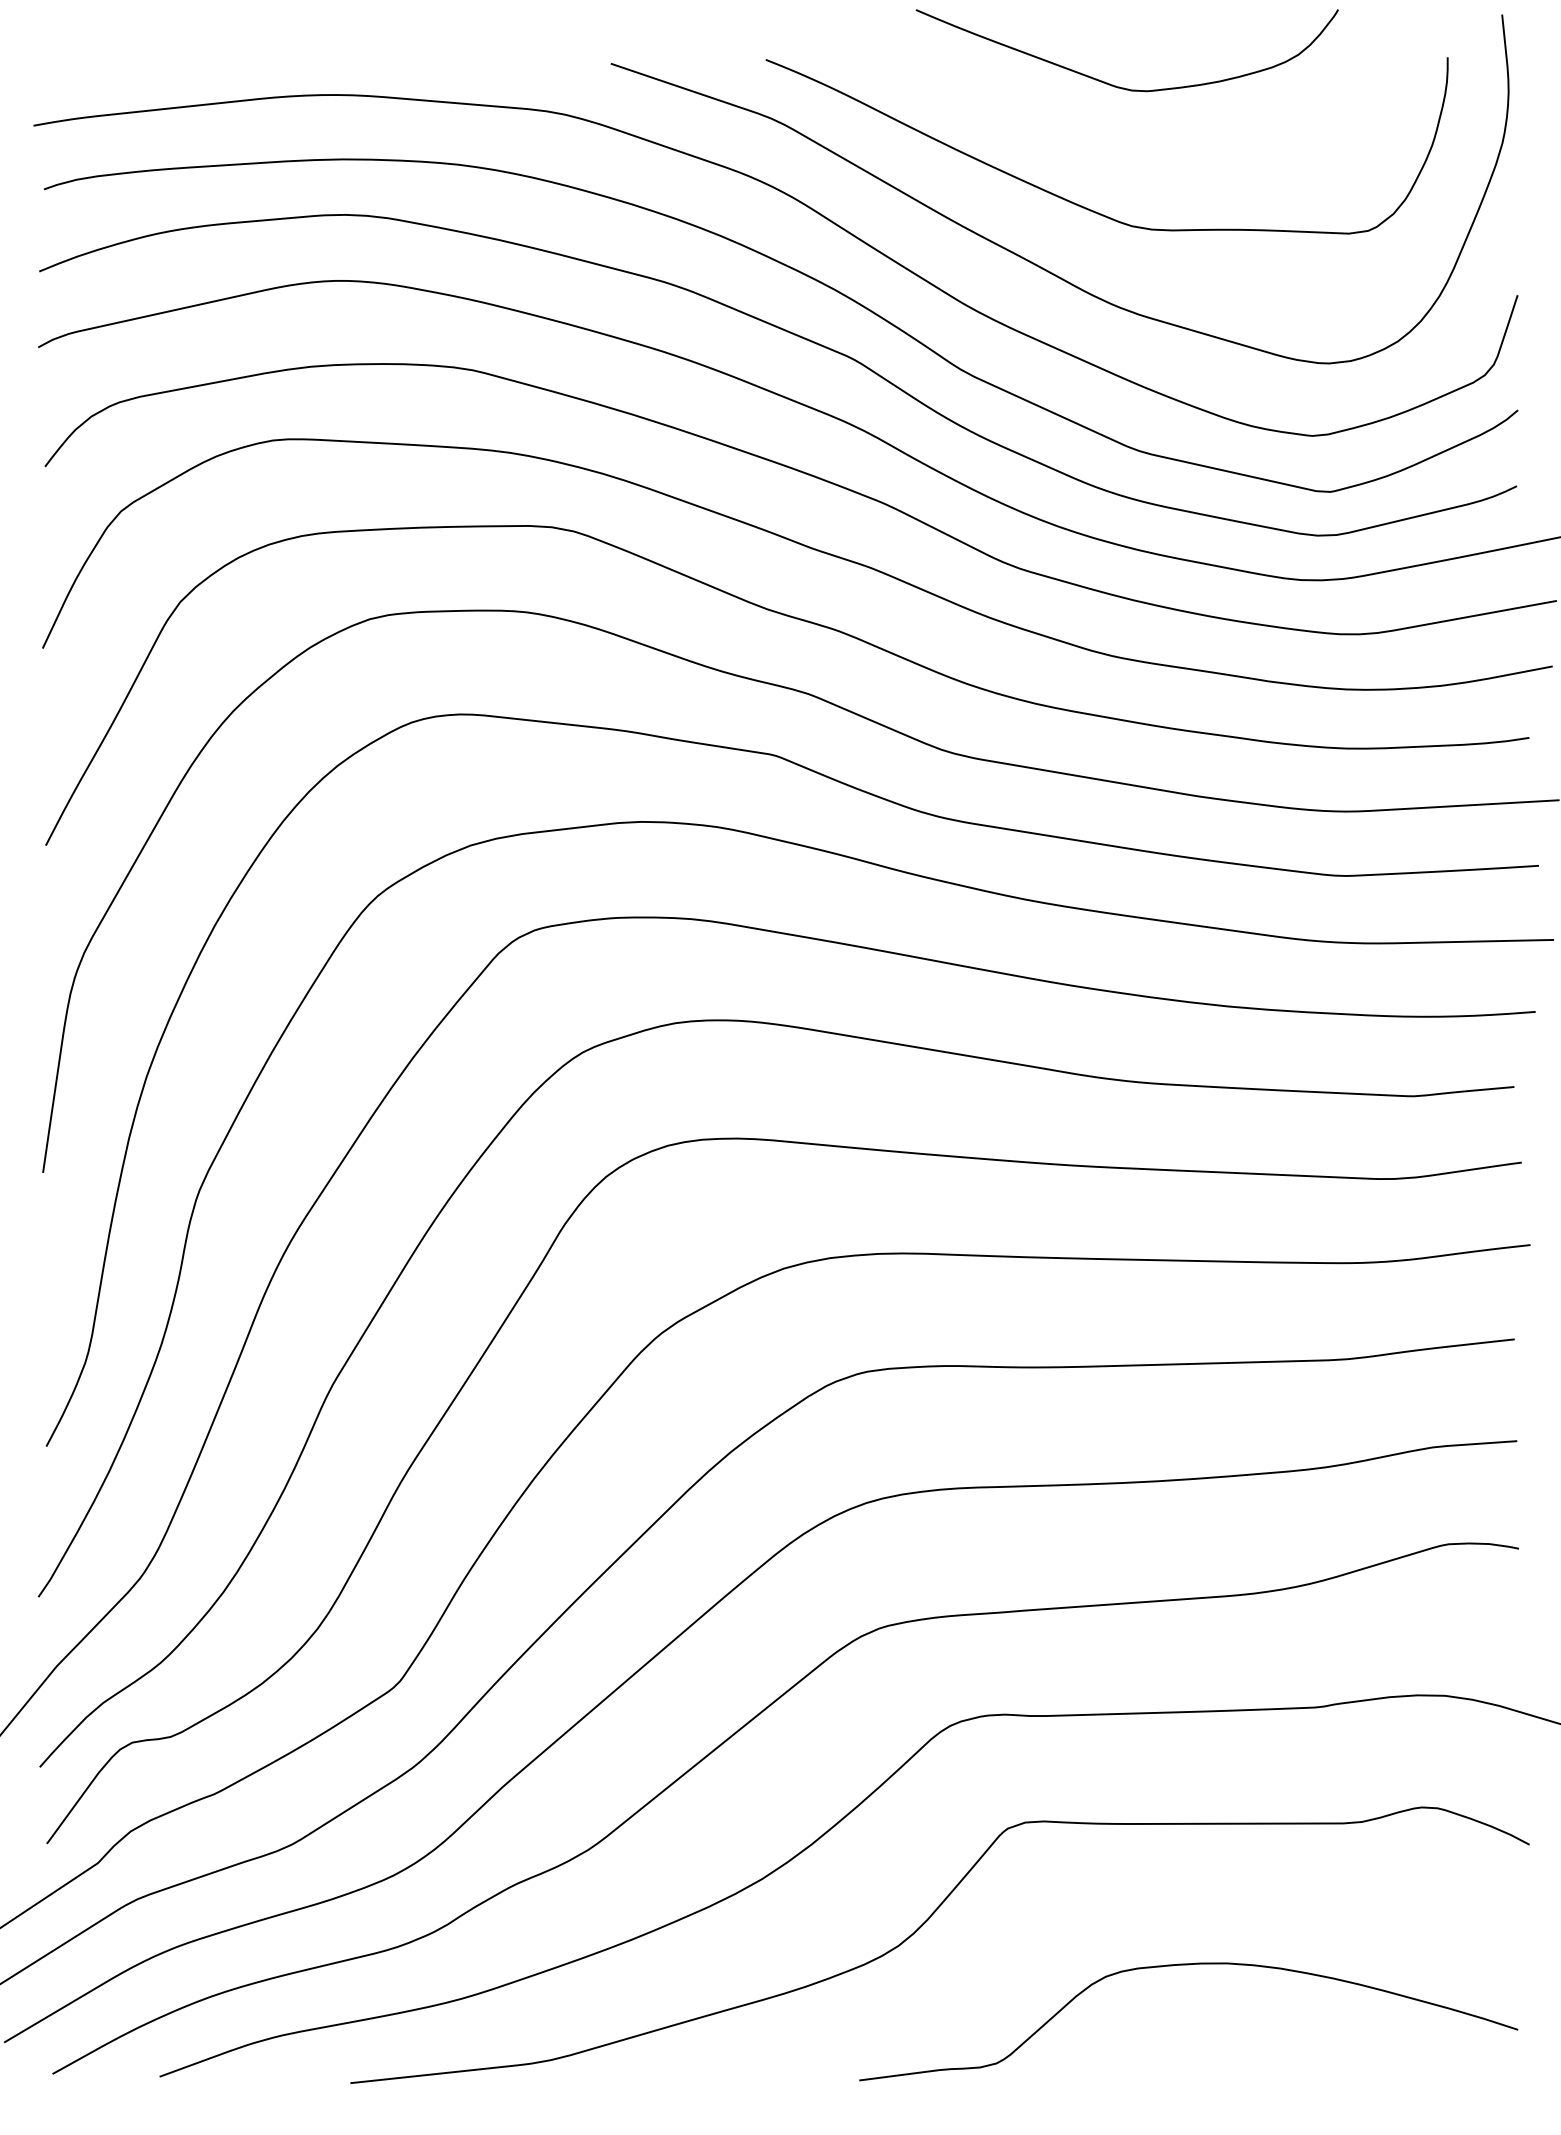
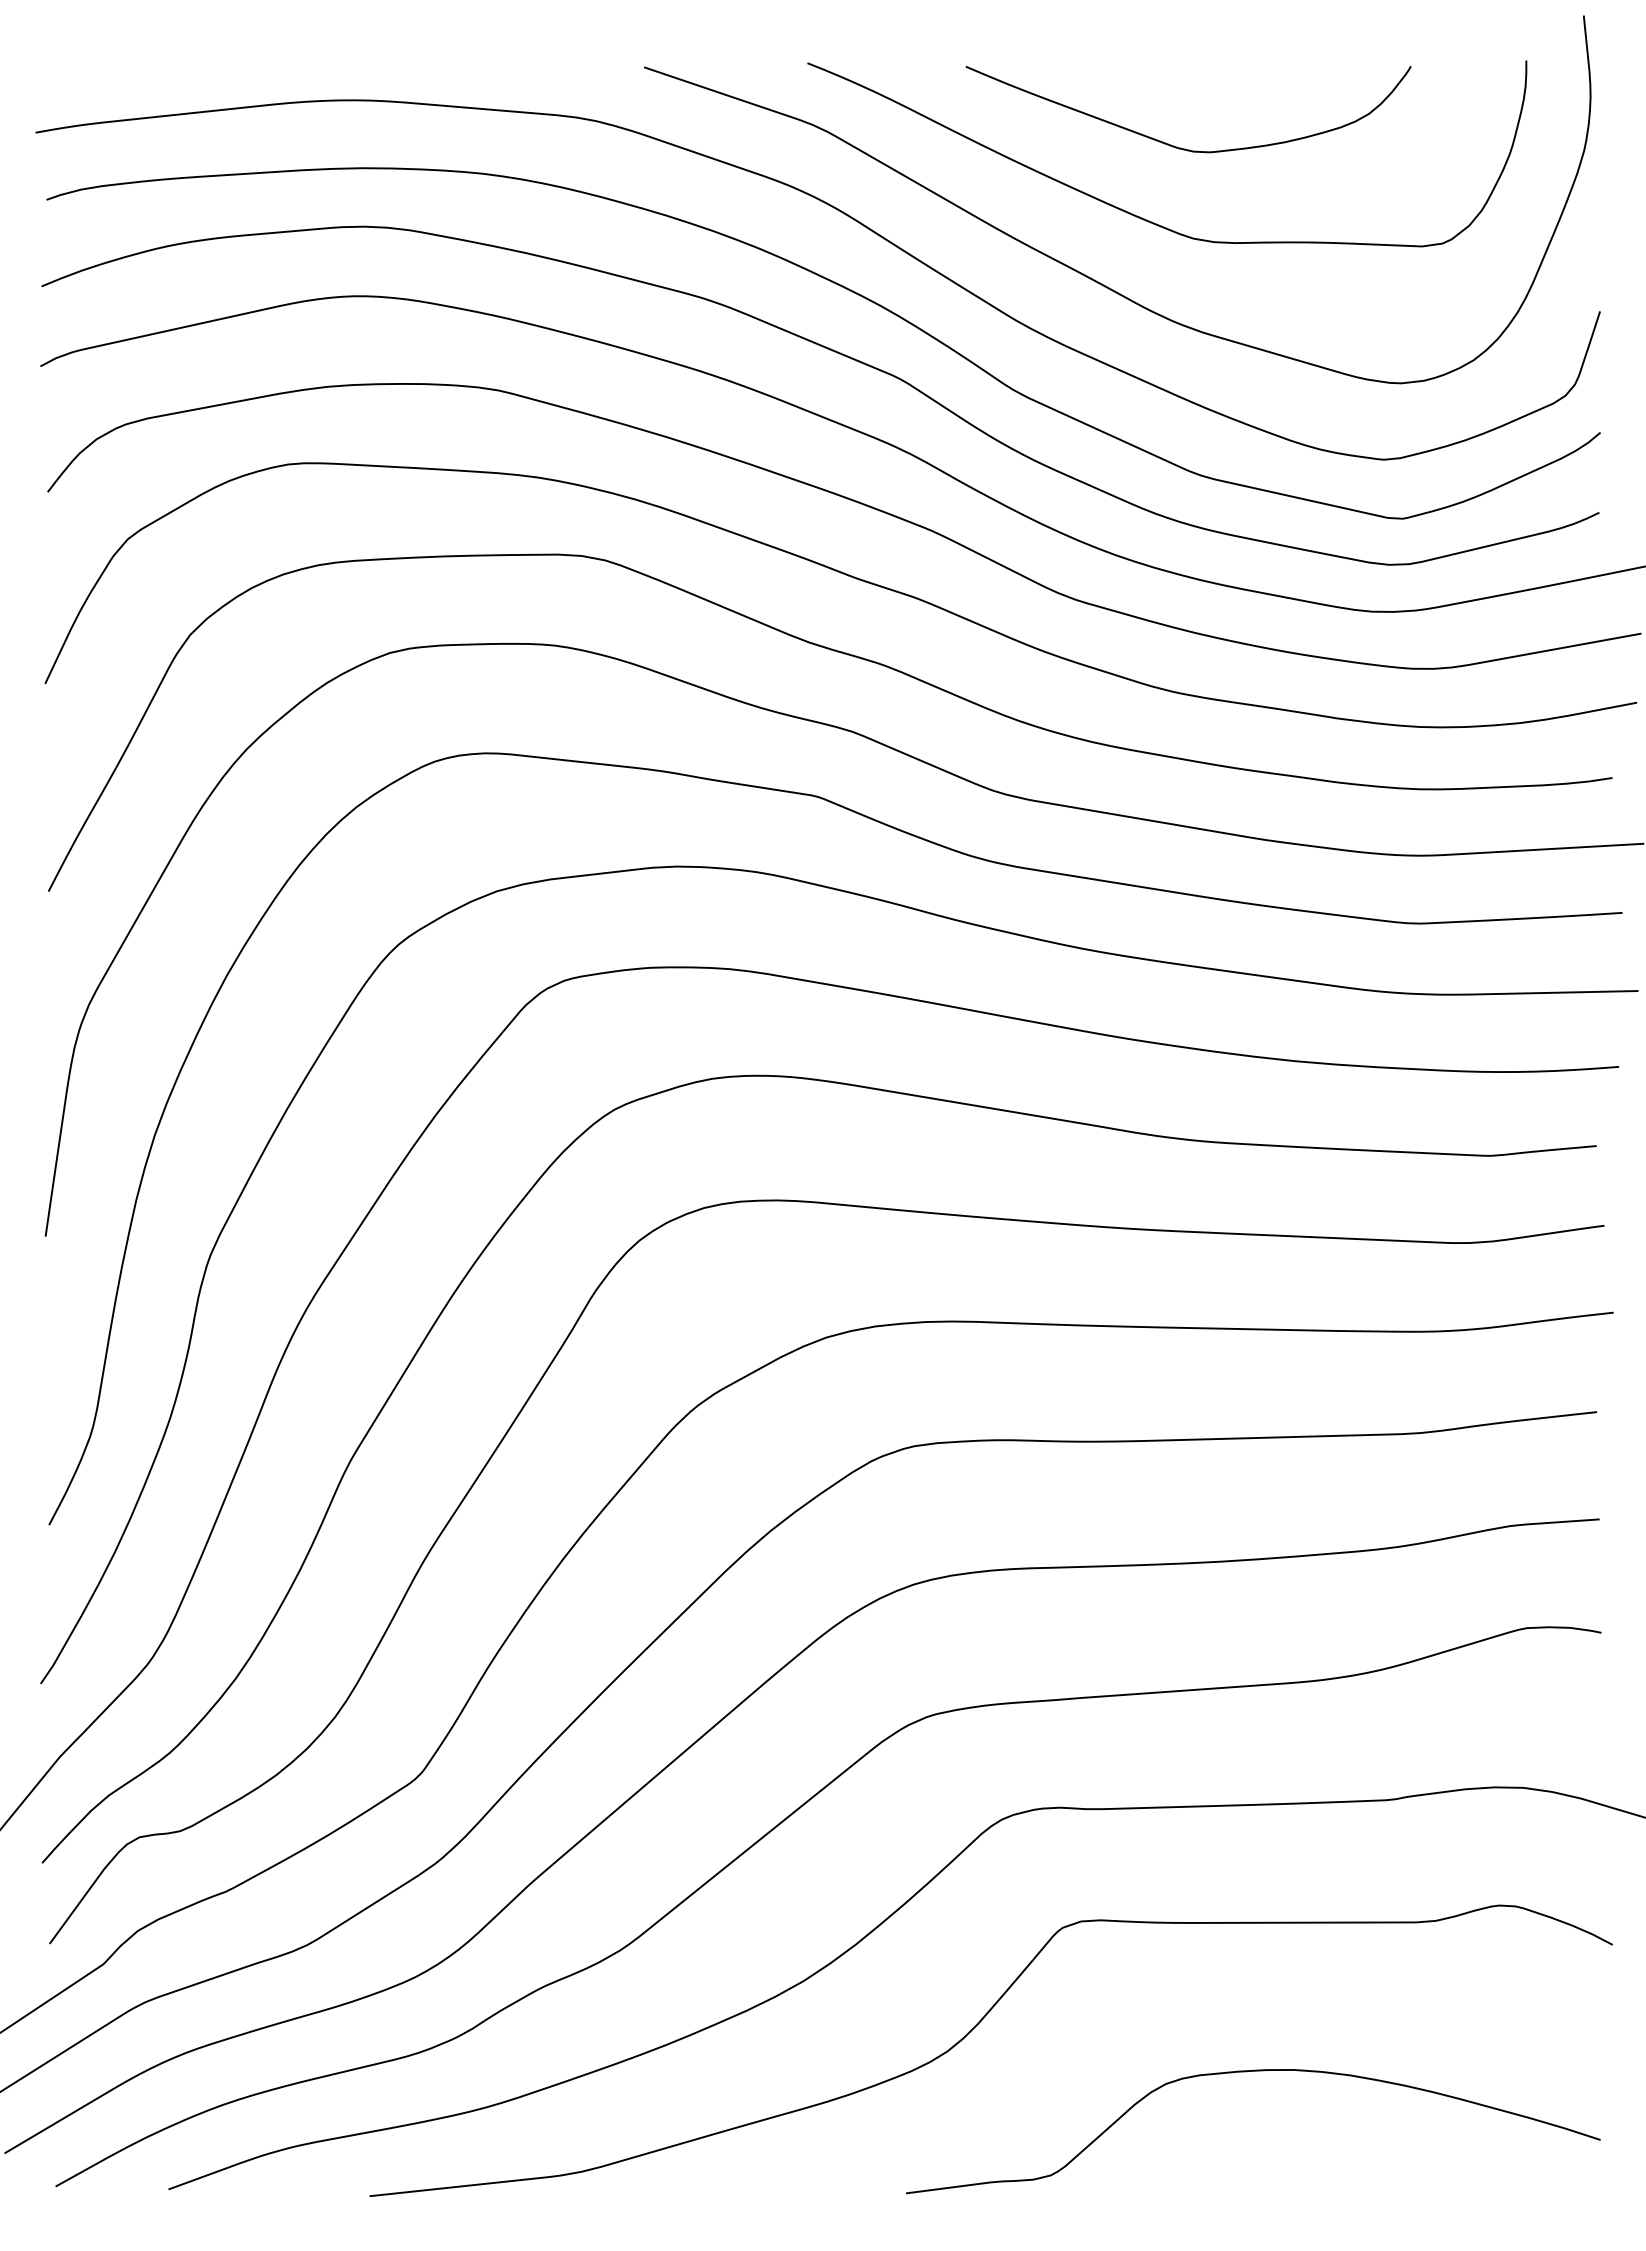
curve: (1116, 85) -> (1177, 146), moved

